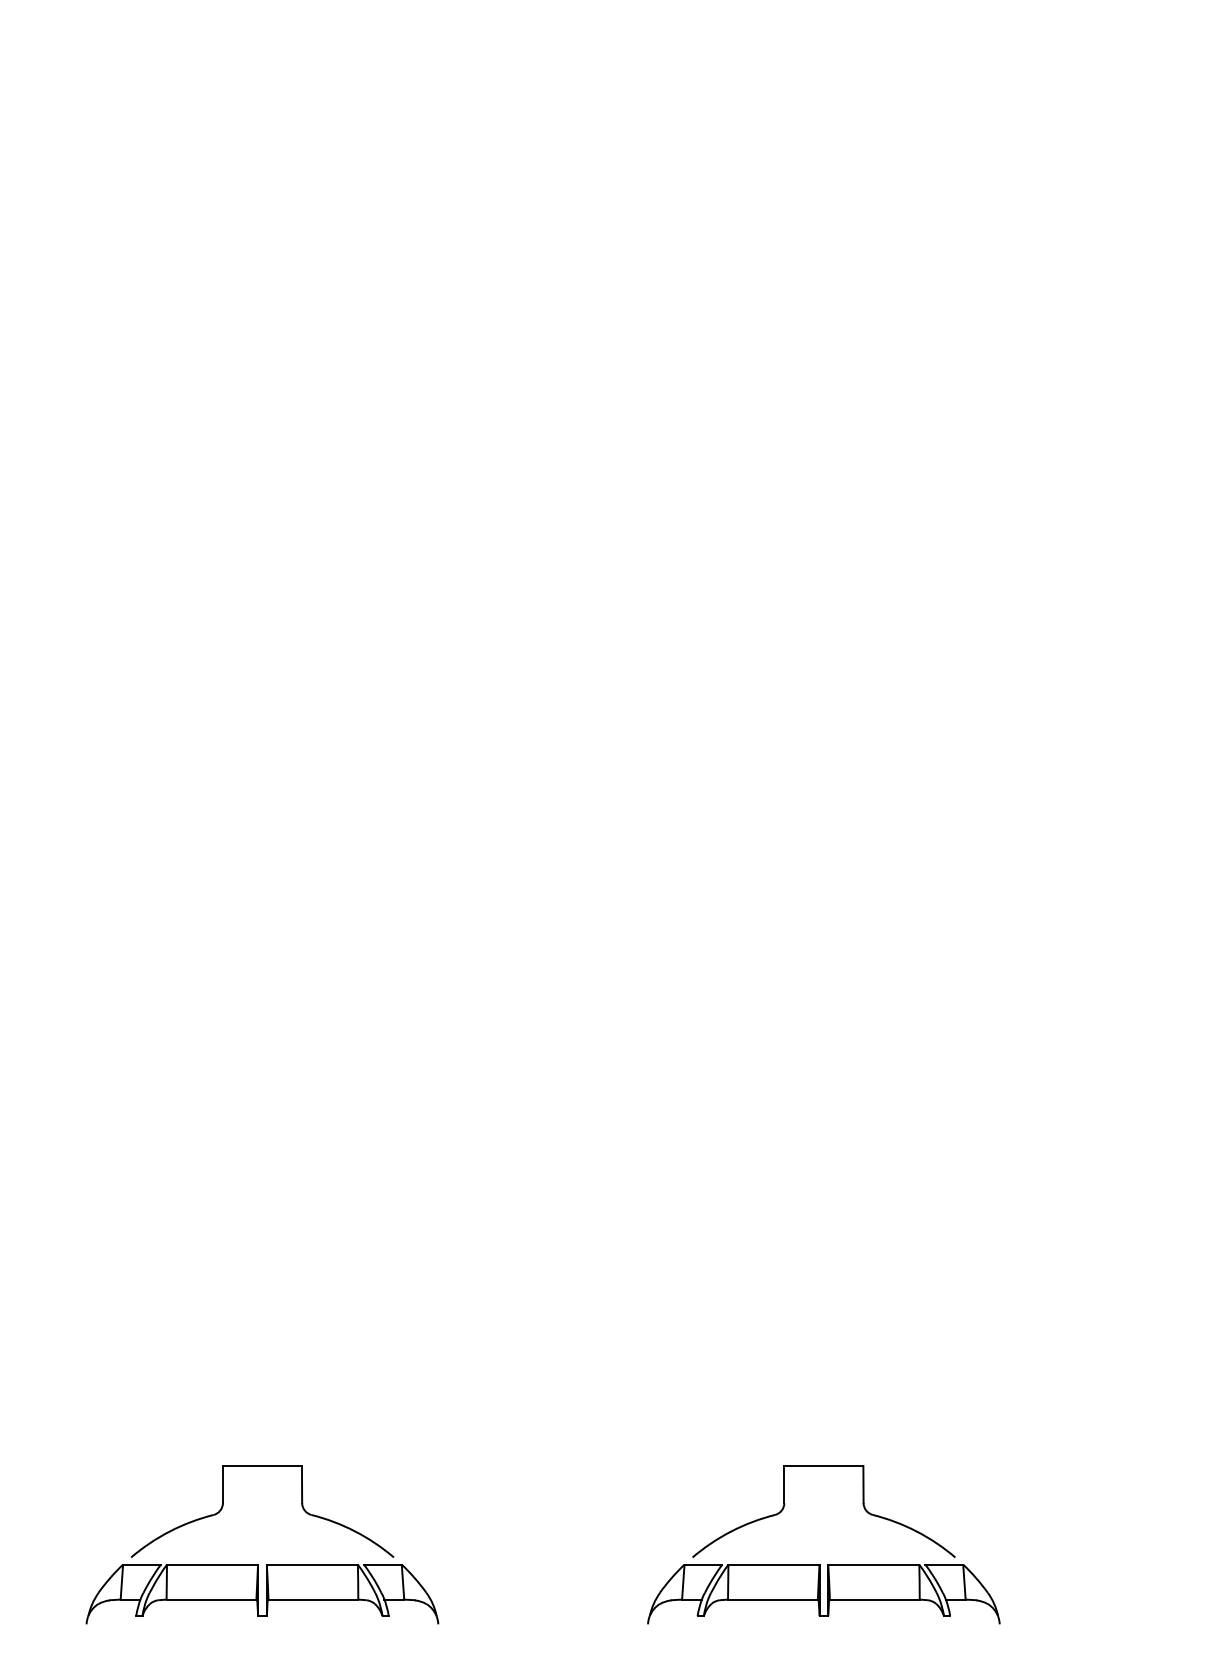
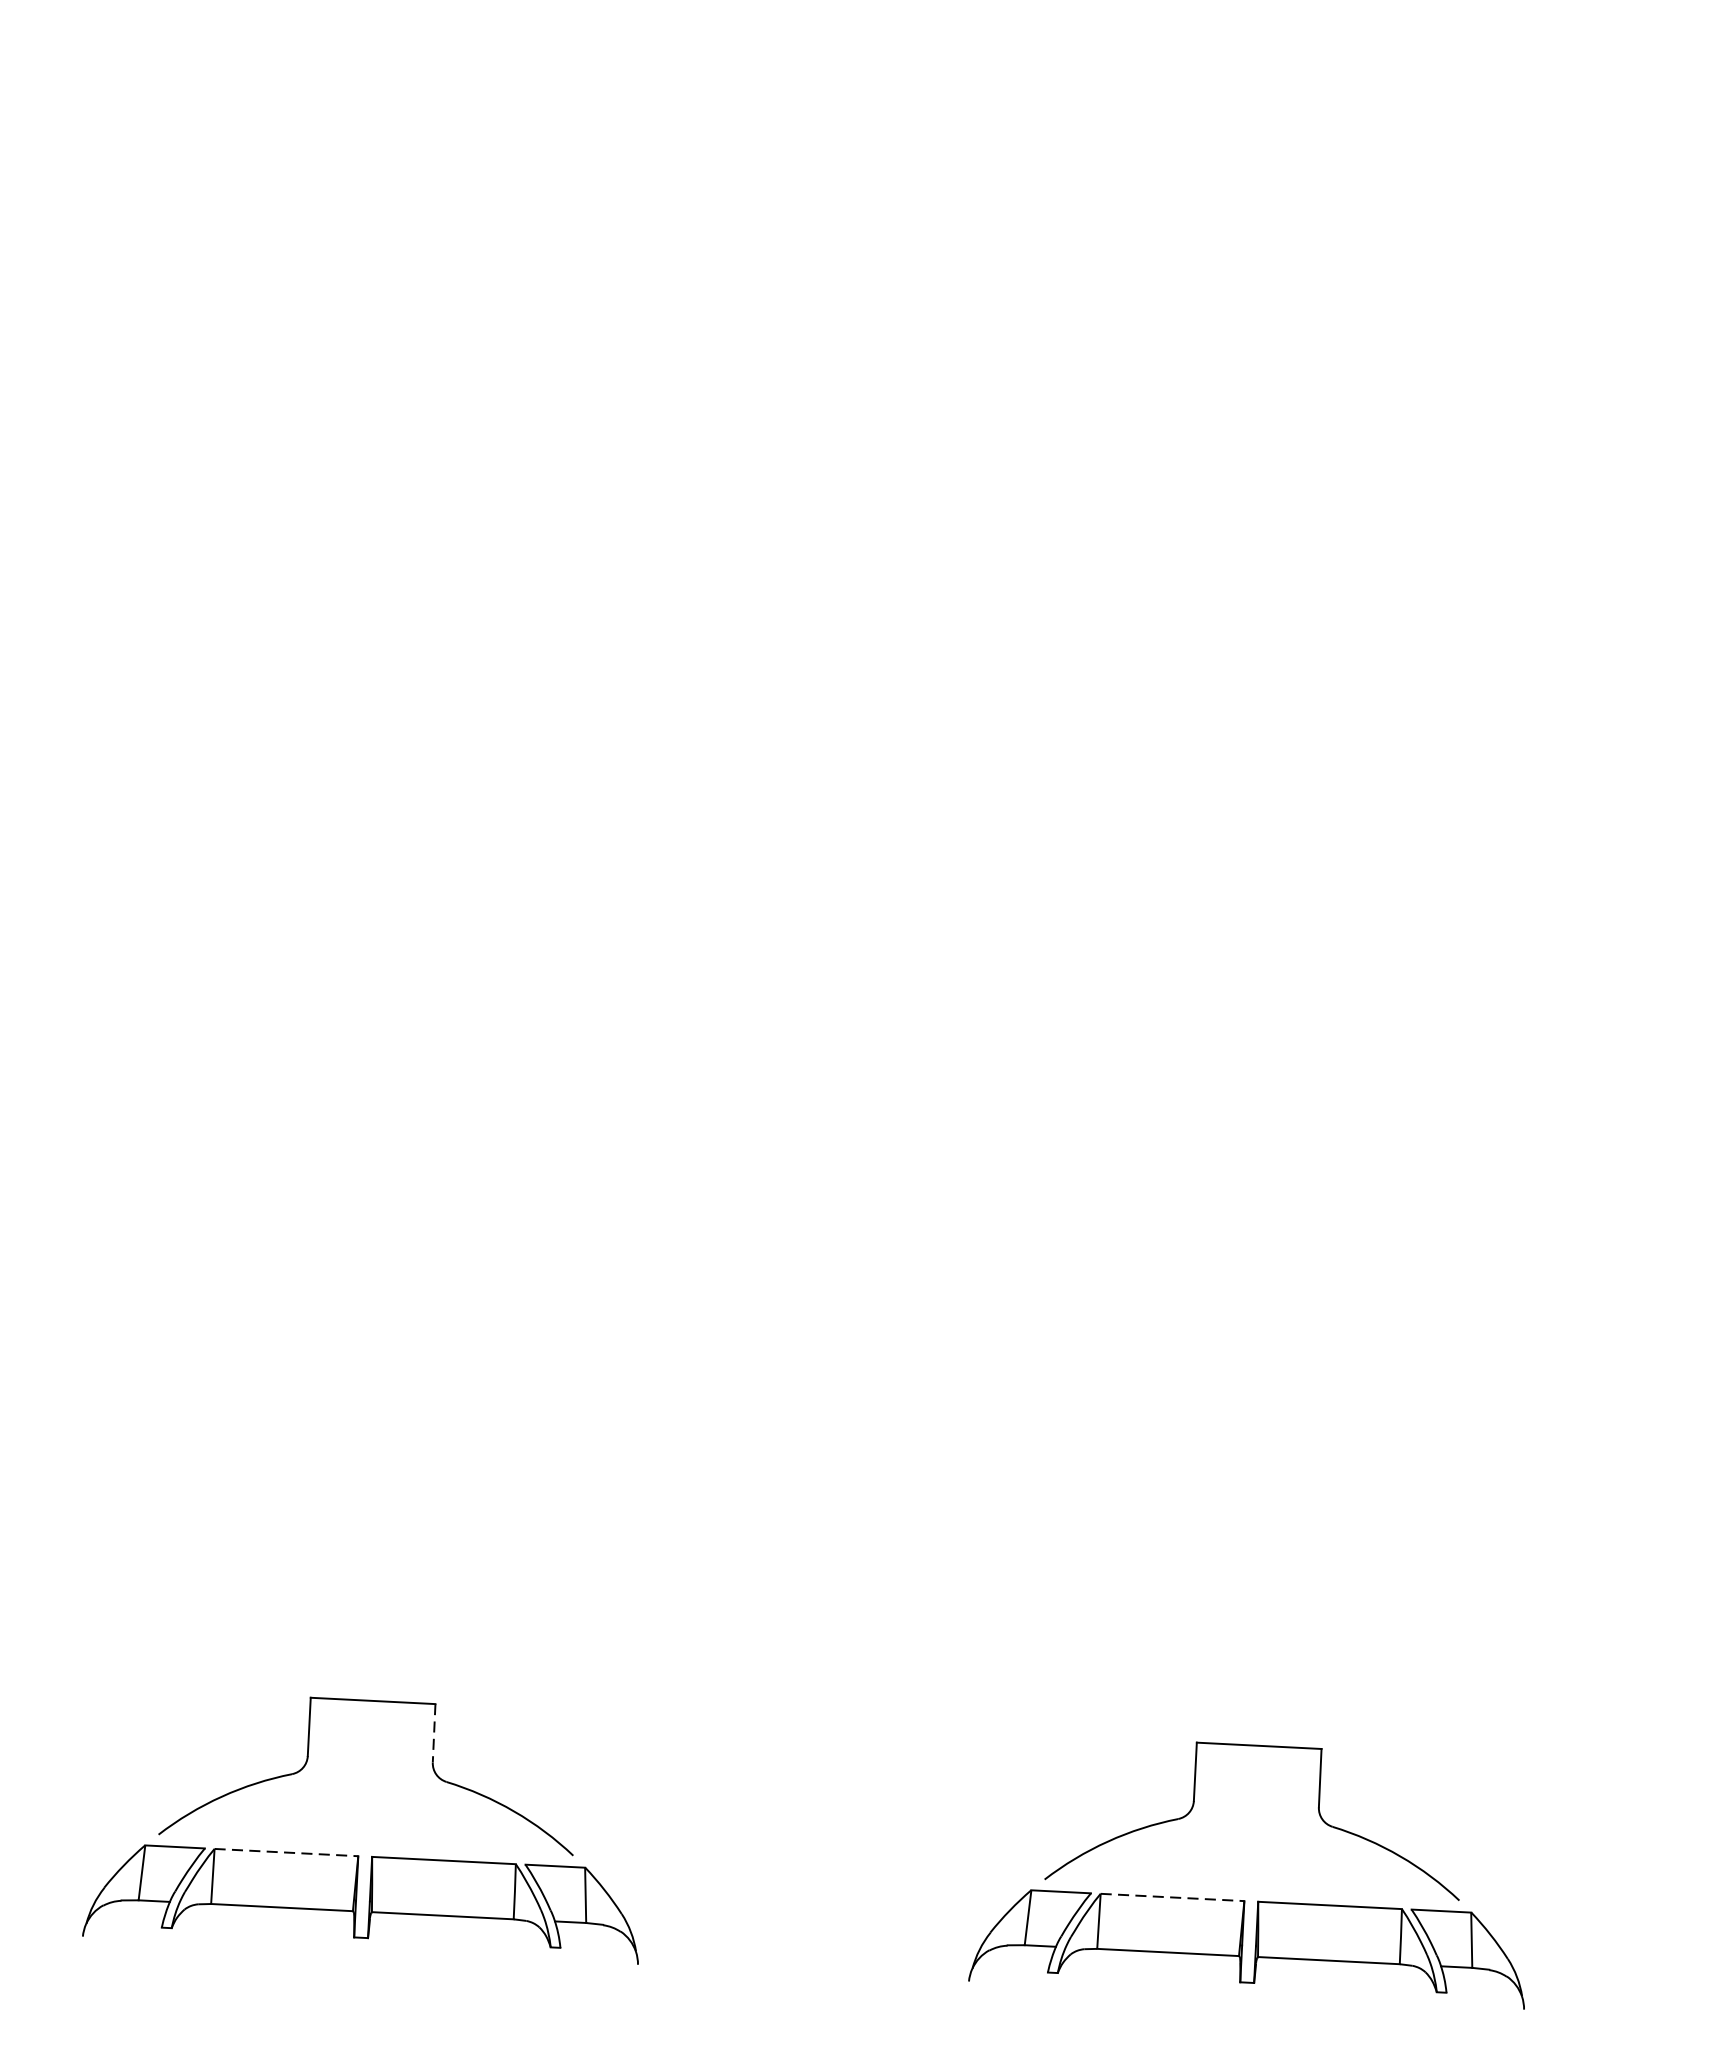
line: (302, 1485) -> (434, 1734), solid -> dashed
line: (212, 1564) -> (286, 1852), solid -> dashed
line: (773, 1564) -> (1171, 1897), solid -> dashed

